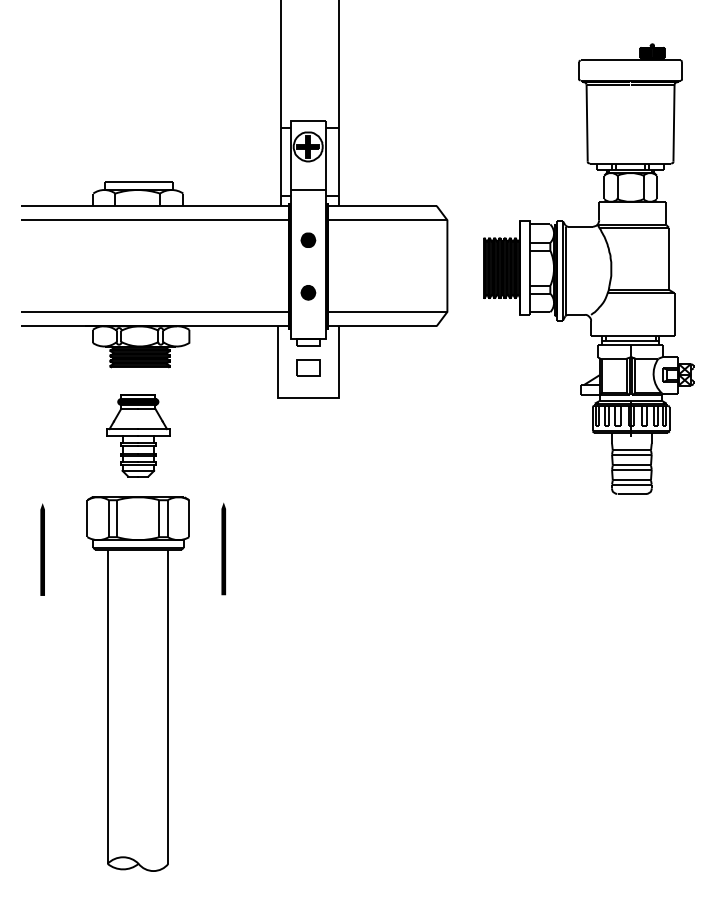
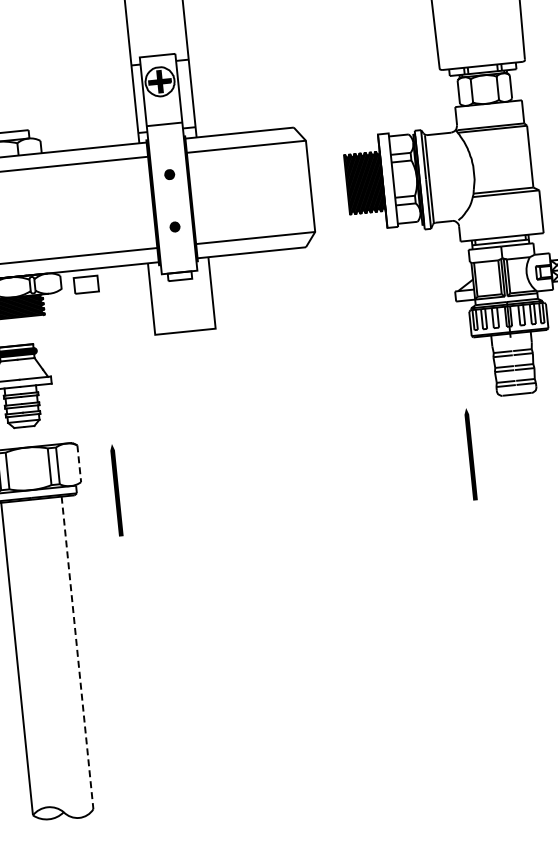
part: (308, 239) -> (169, 173), size x0.7
part: (308, 292) -> (175, 226), size x0.7
part: (308, 367) -> (86, 283), moved
line: (189, 519) -> (79, 464), solid -> dashed
line: (579, 548) -> (470, 453), added
line: (168, 707) -> (77, 653), solid -> dashed

